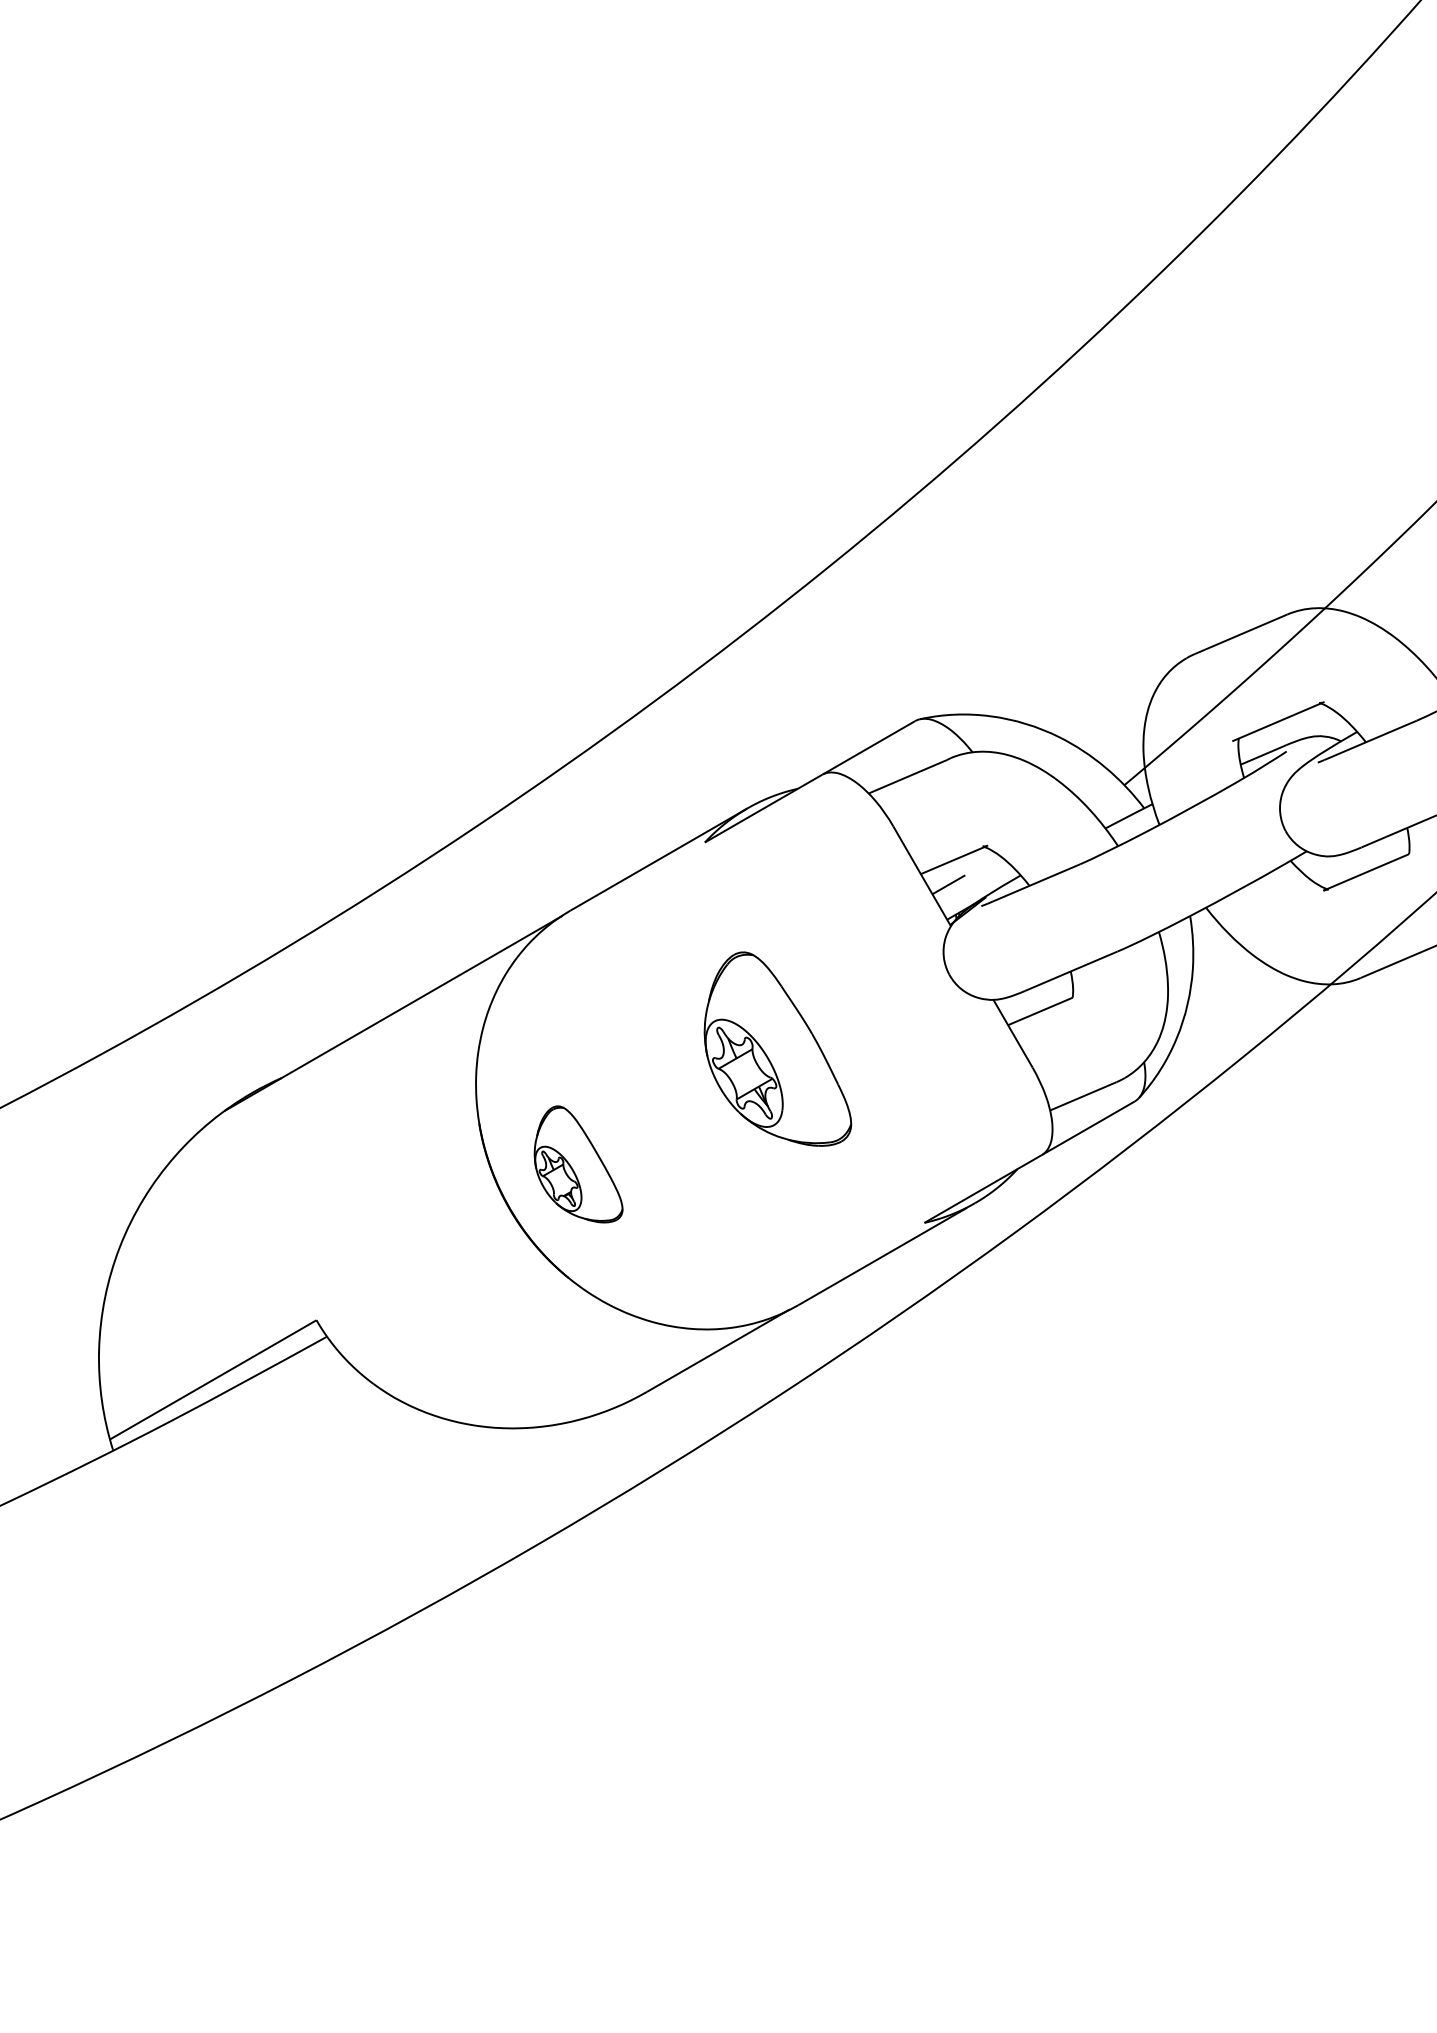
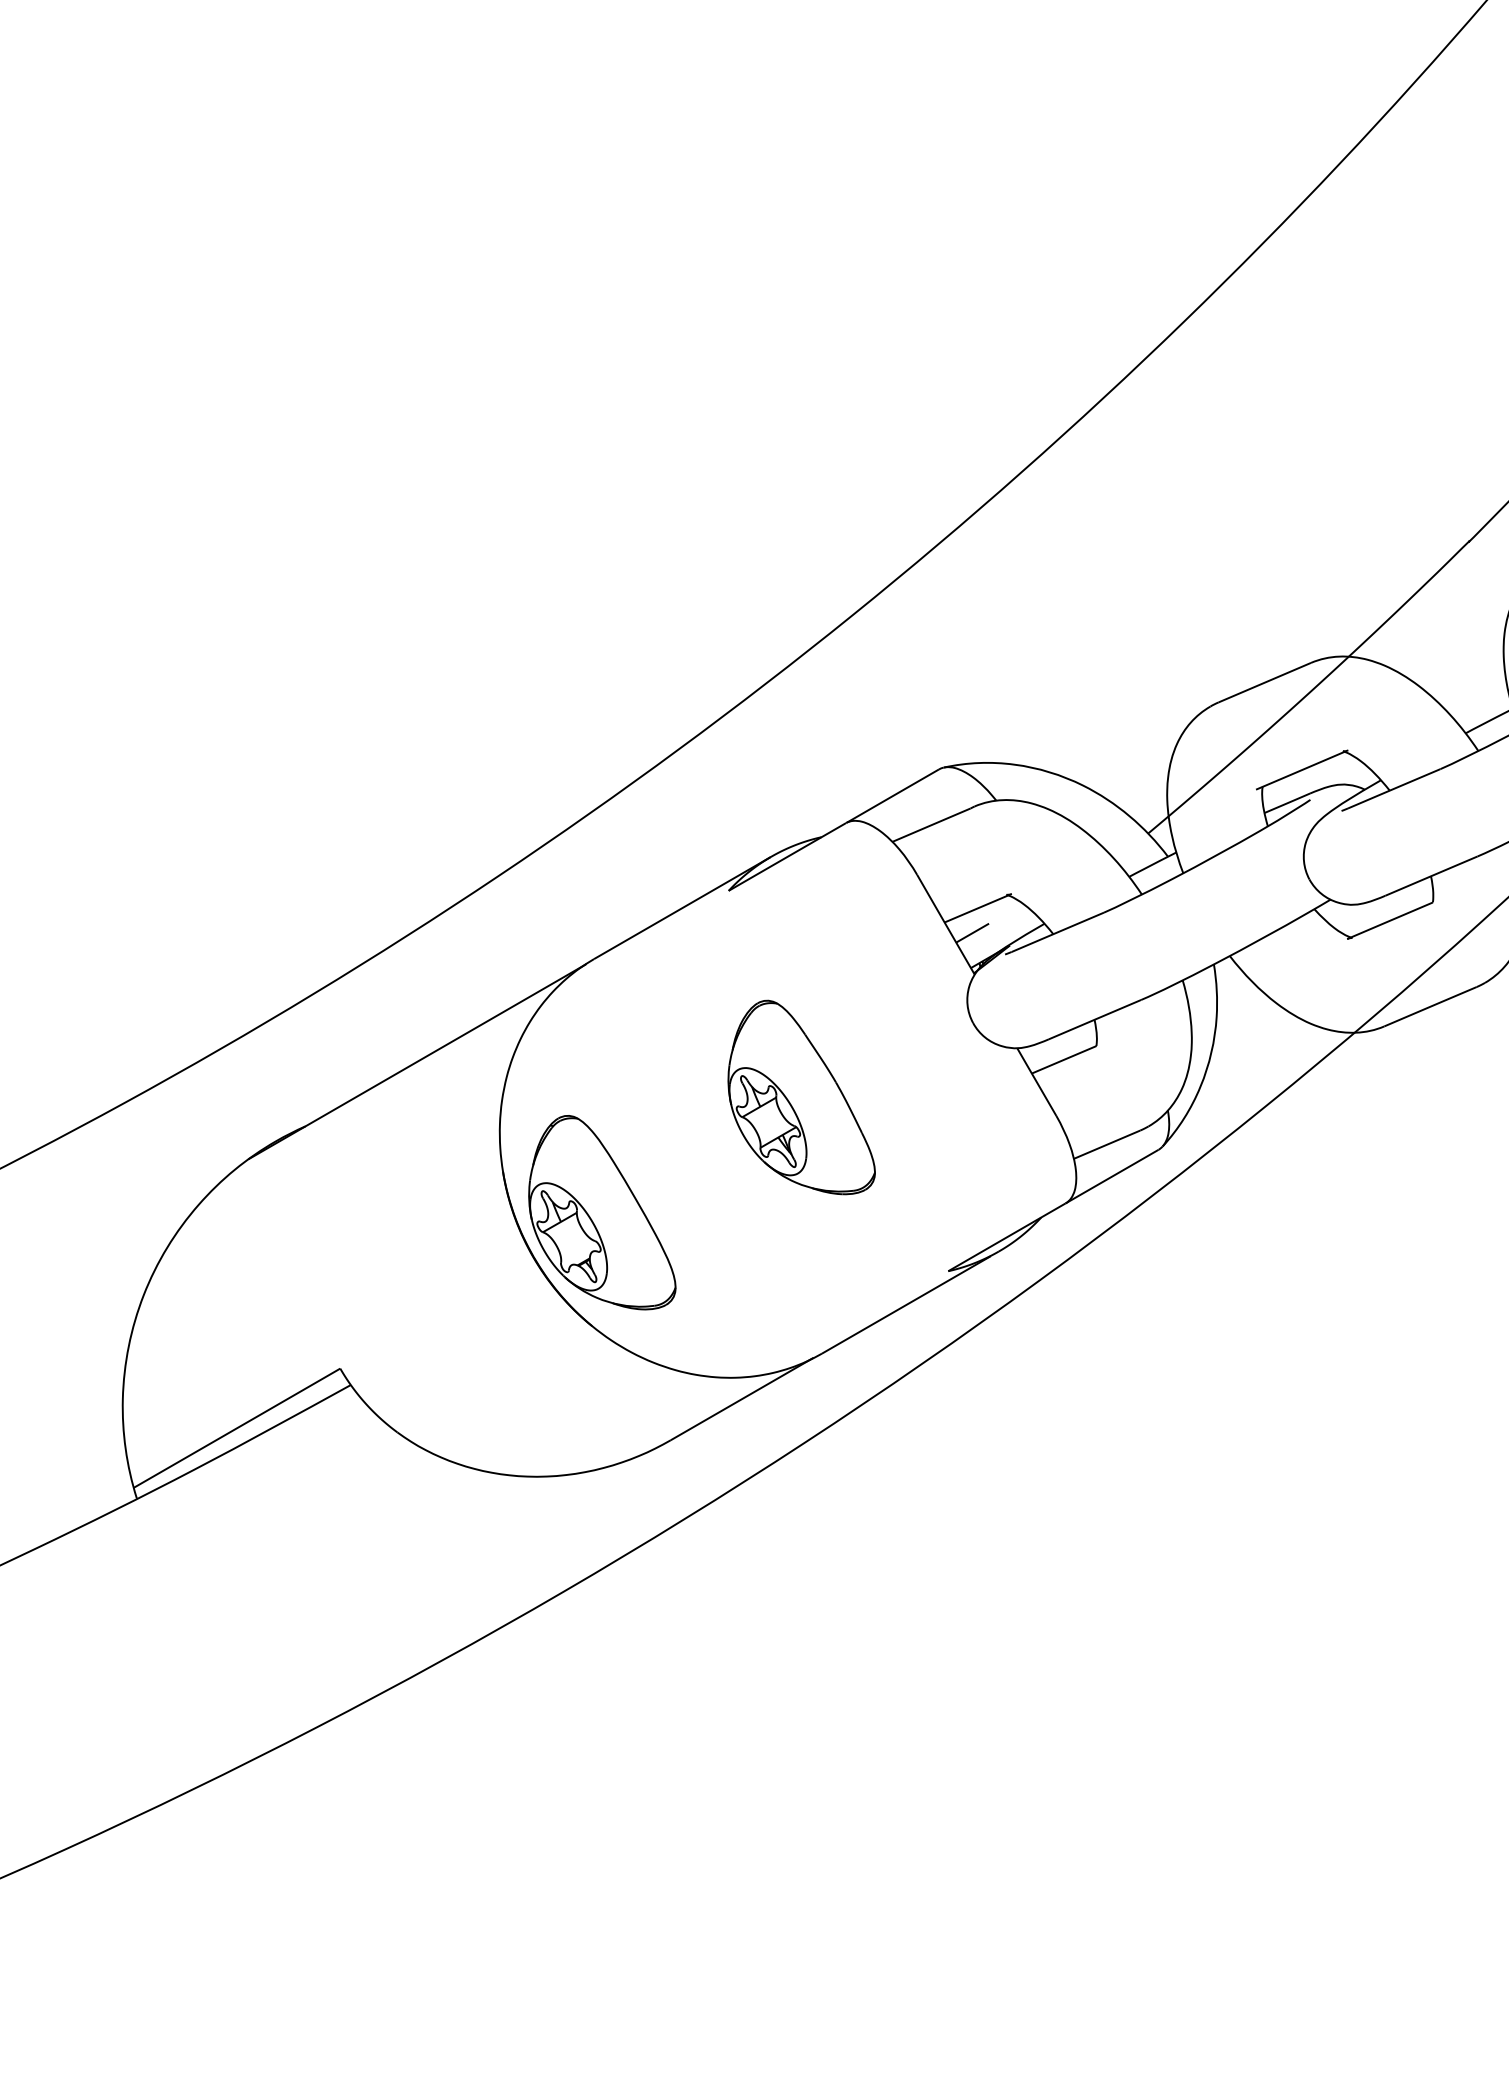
part: (578, 1164) -> (602, 1212), size x1.67

